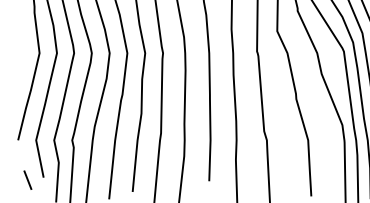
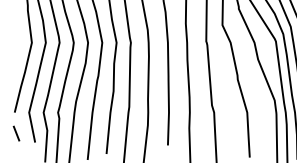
line: (27, 180) -> (16, 133), moved

